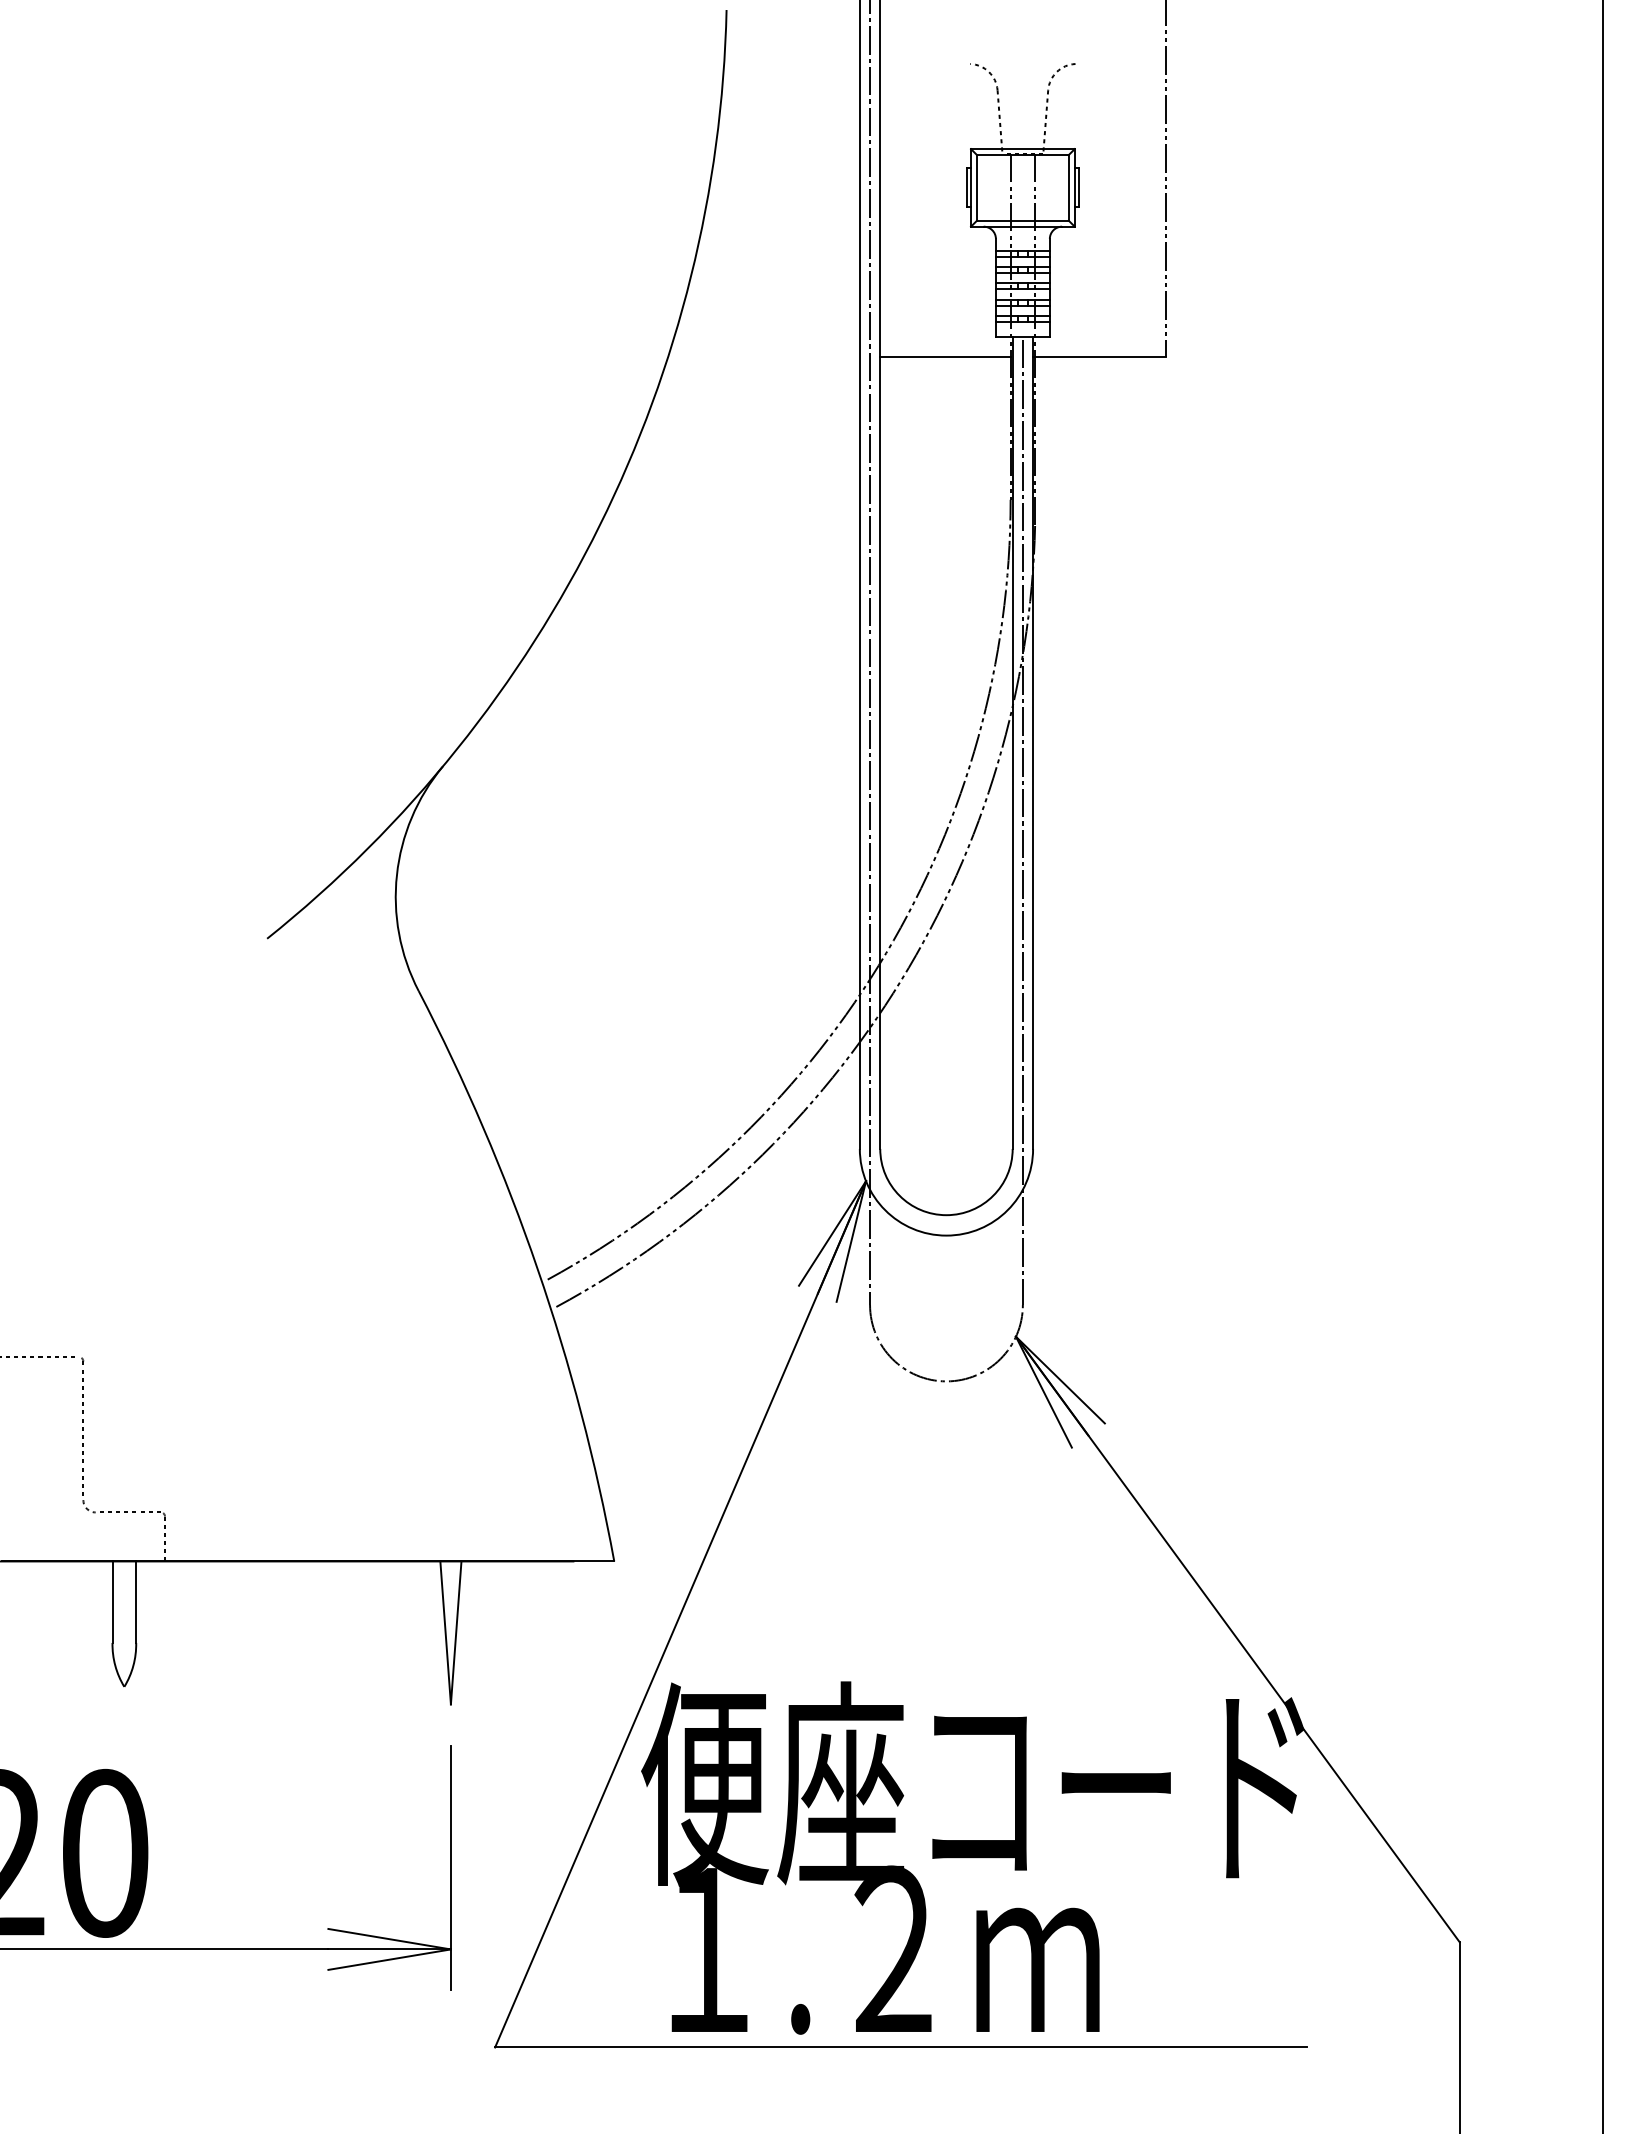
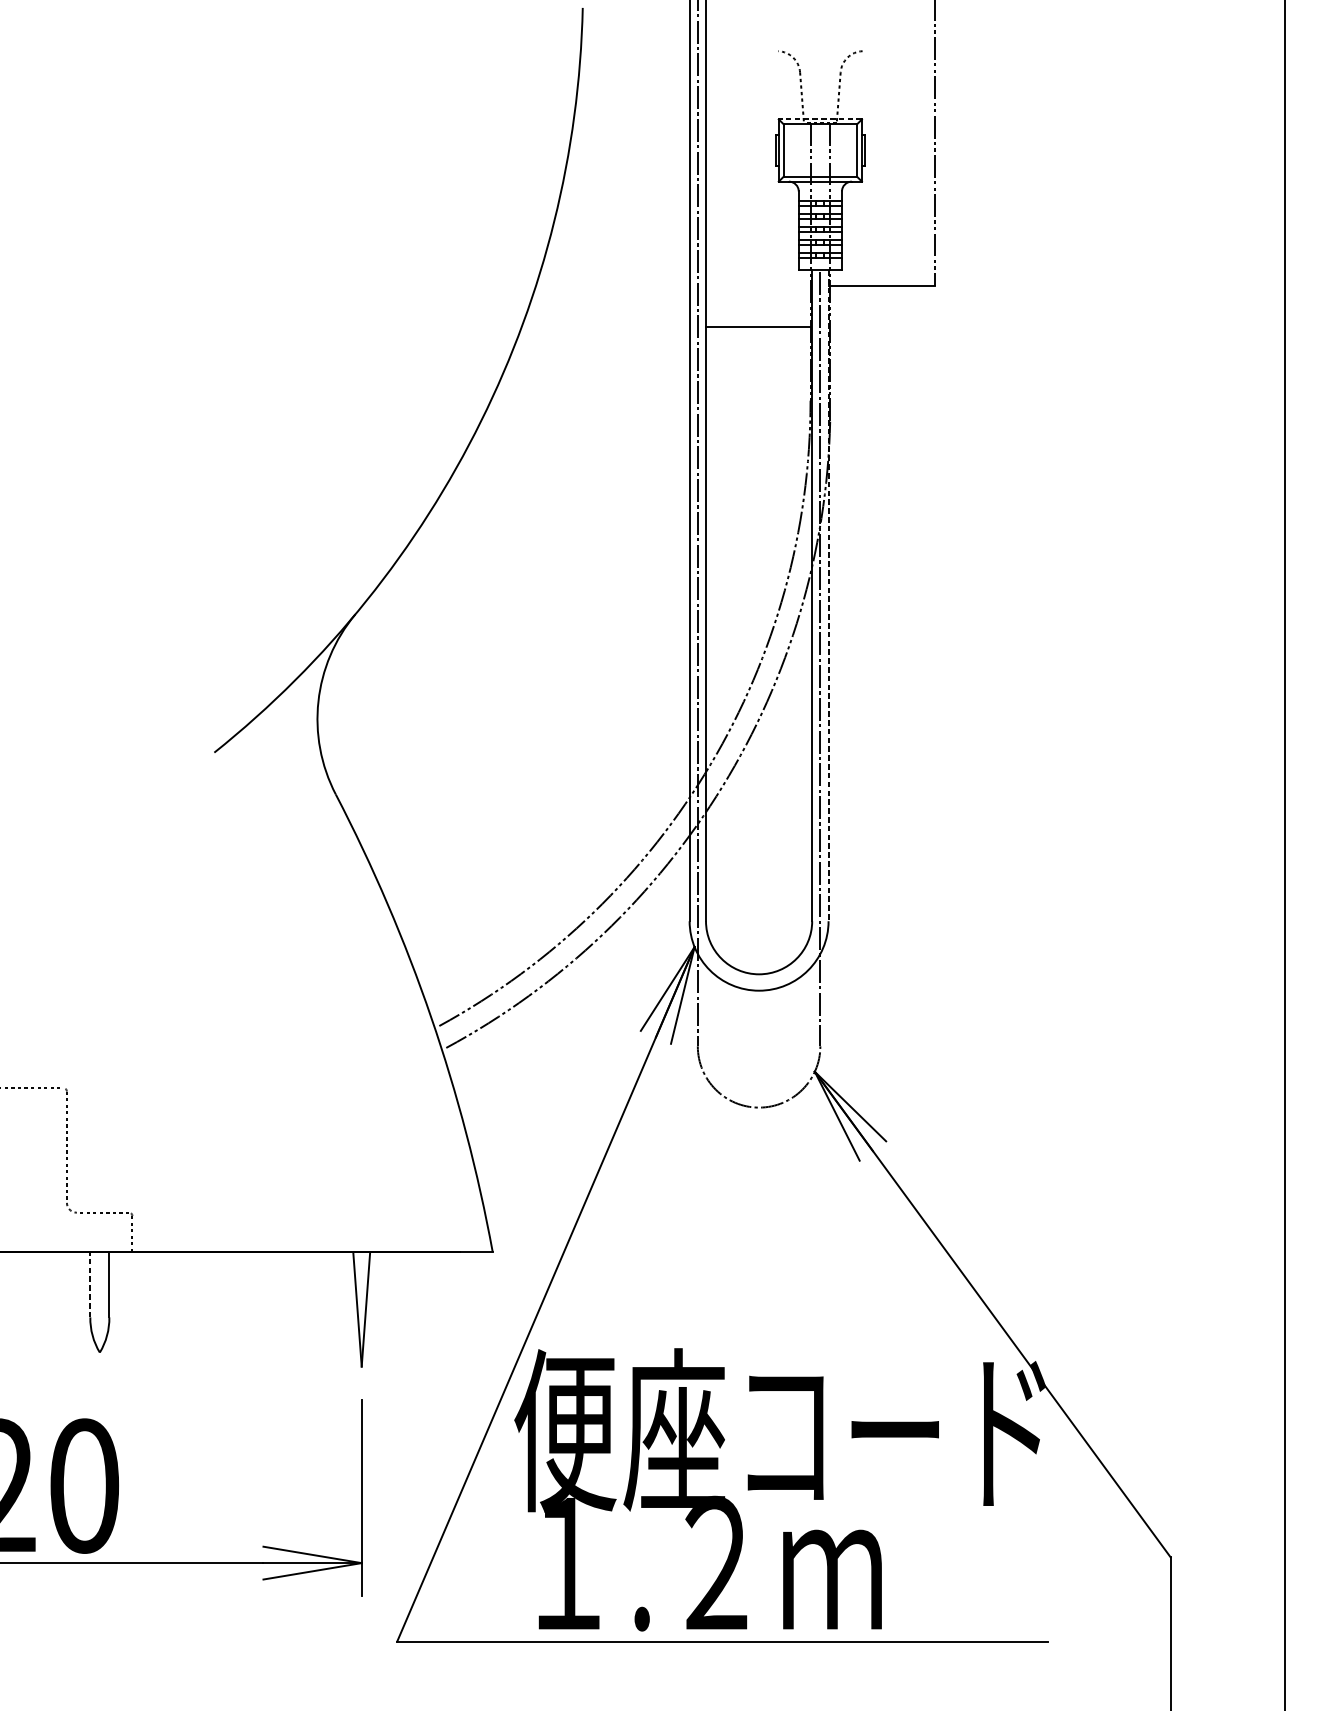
line: (1022, 149) -> (820, 119), solid -> dashed
line: (945, 356) -> (758, 326), moved
line: (1033, 743) -> (828, 596), solid -> dashed
line: (112, 1602) -> (90, 1284), solid -> dashed

